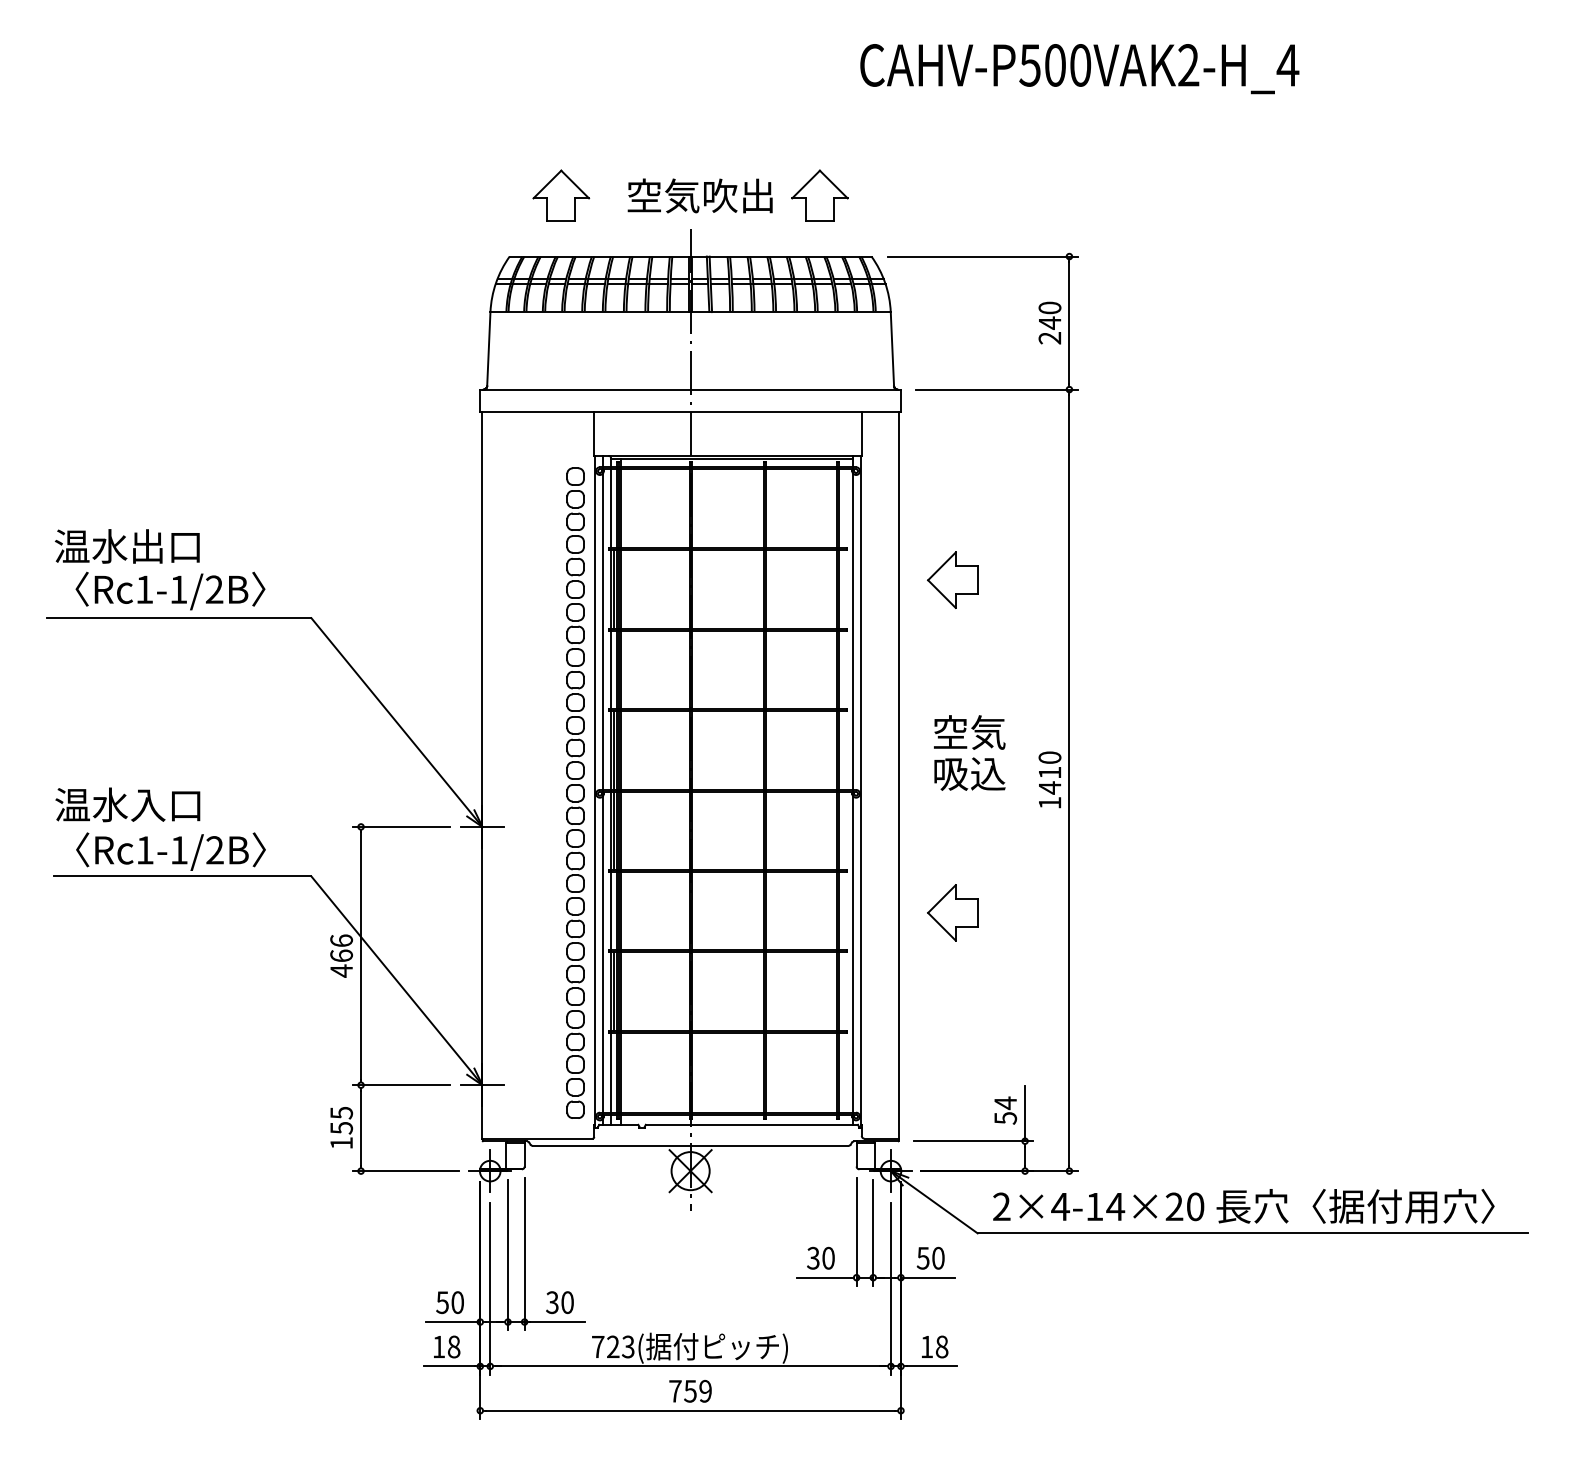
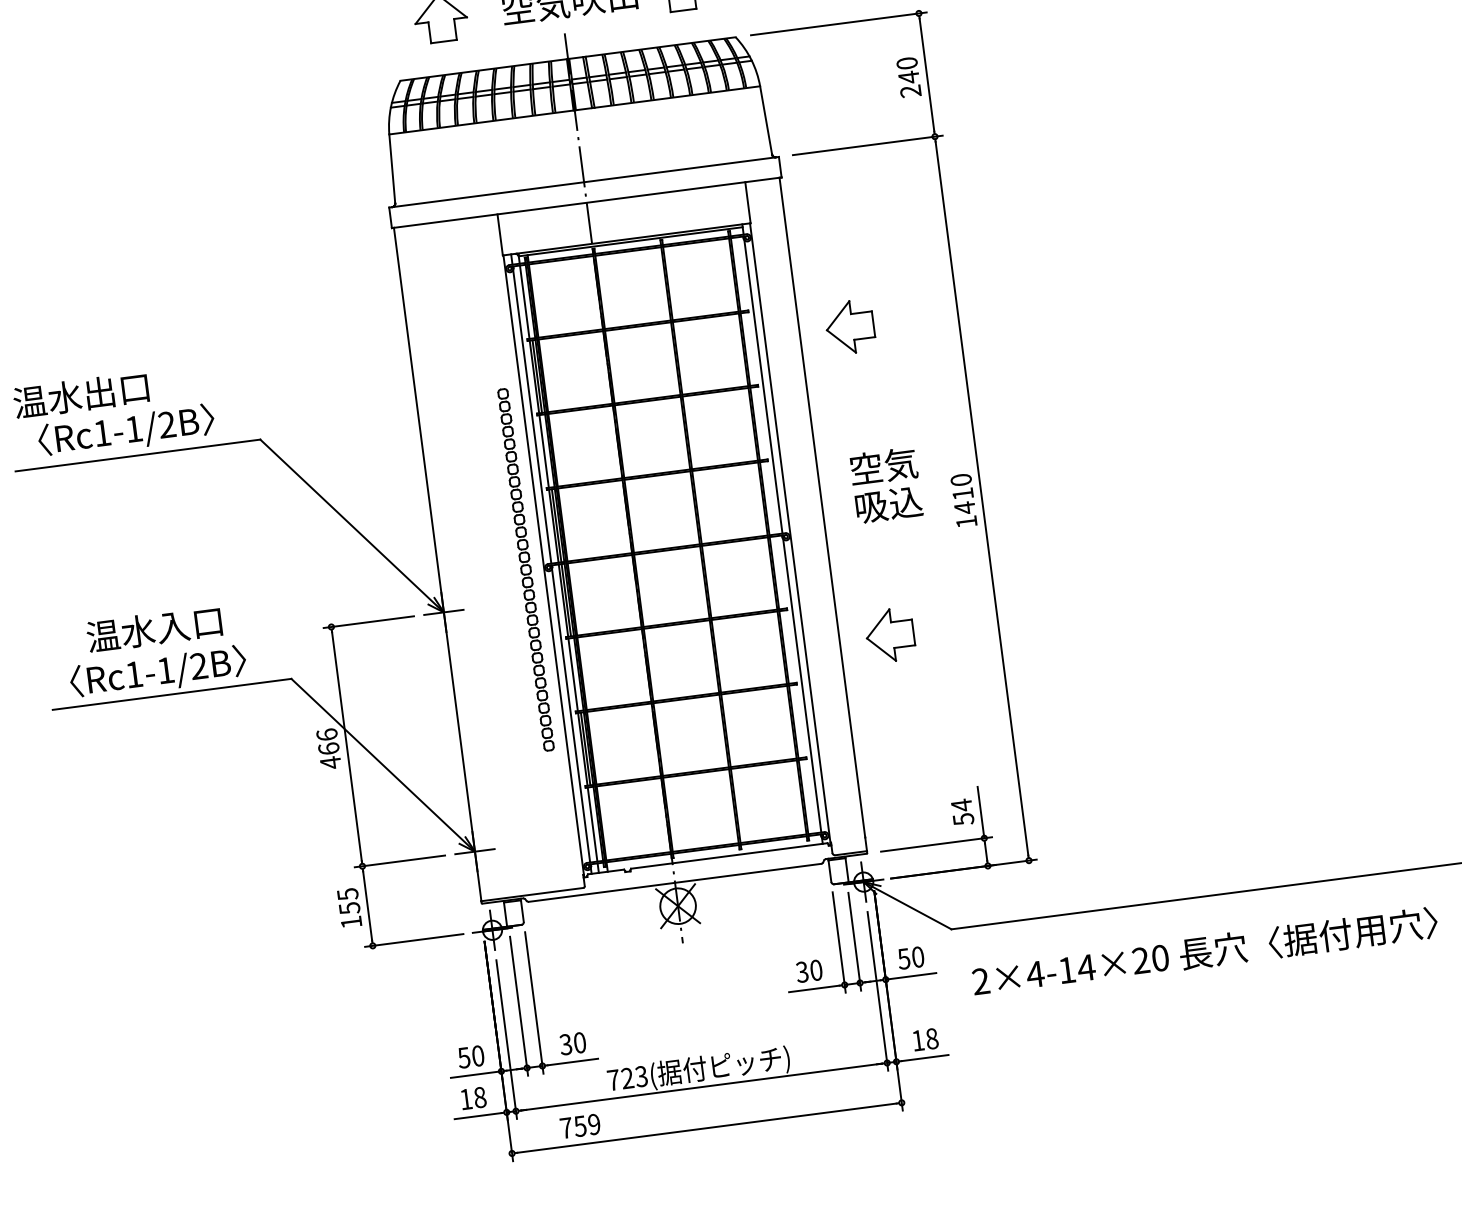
part: (575, 792) -> (525, 569), size x0.6
text: (127, 804) -> (154, 628), moved
text: (1243, 1206) -> (1204, 952), moved
text: (690, 1391) -> (580, 1126), moved

